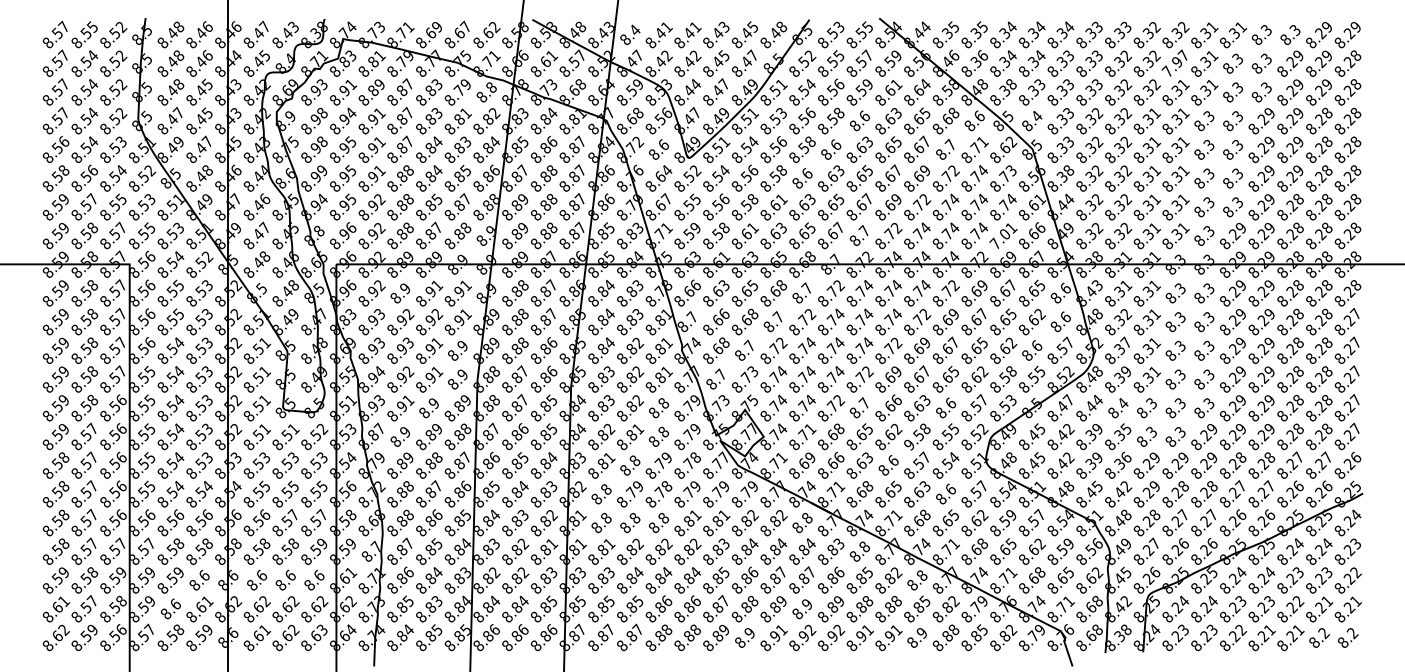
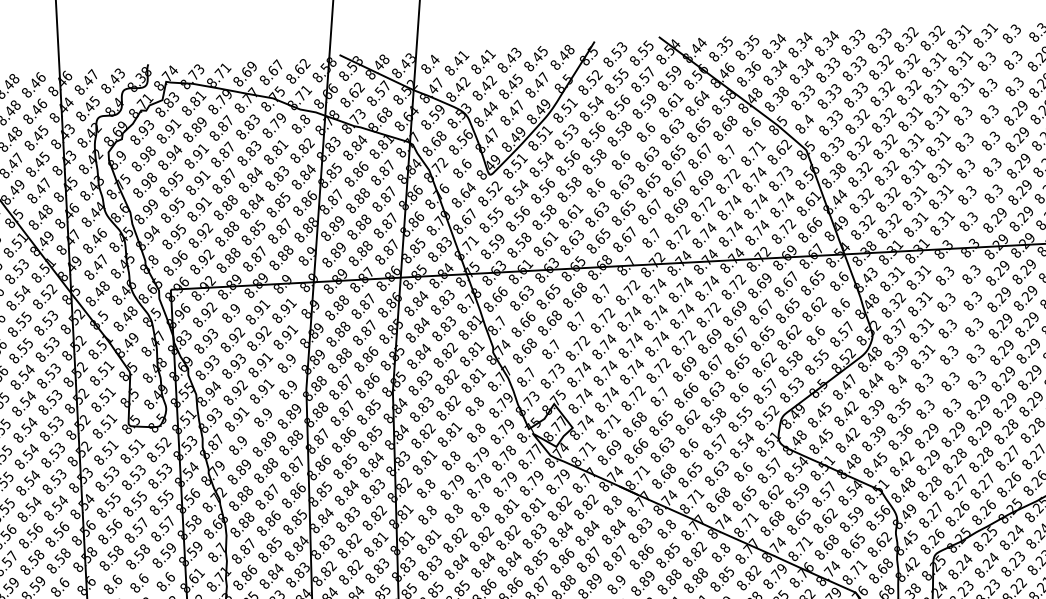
text: (550, 55) -> (357, 87), 8.61 -> 8.62
text: (1175, 62) -> (933, 63), 7.97 -> 8.31
text: (1003, 235) -> (783, 230), 7.01 -> 8.72
text: (909, 444) -> (707, 427), 9.58 -> 8.58

